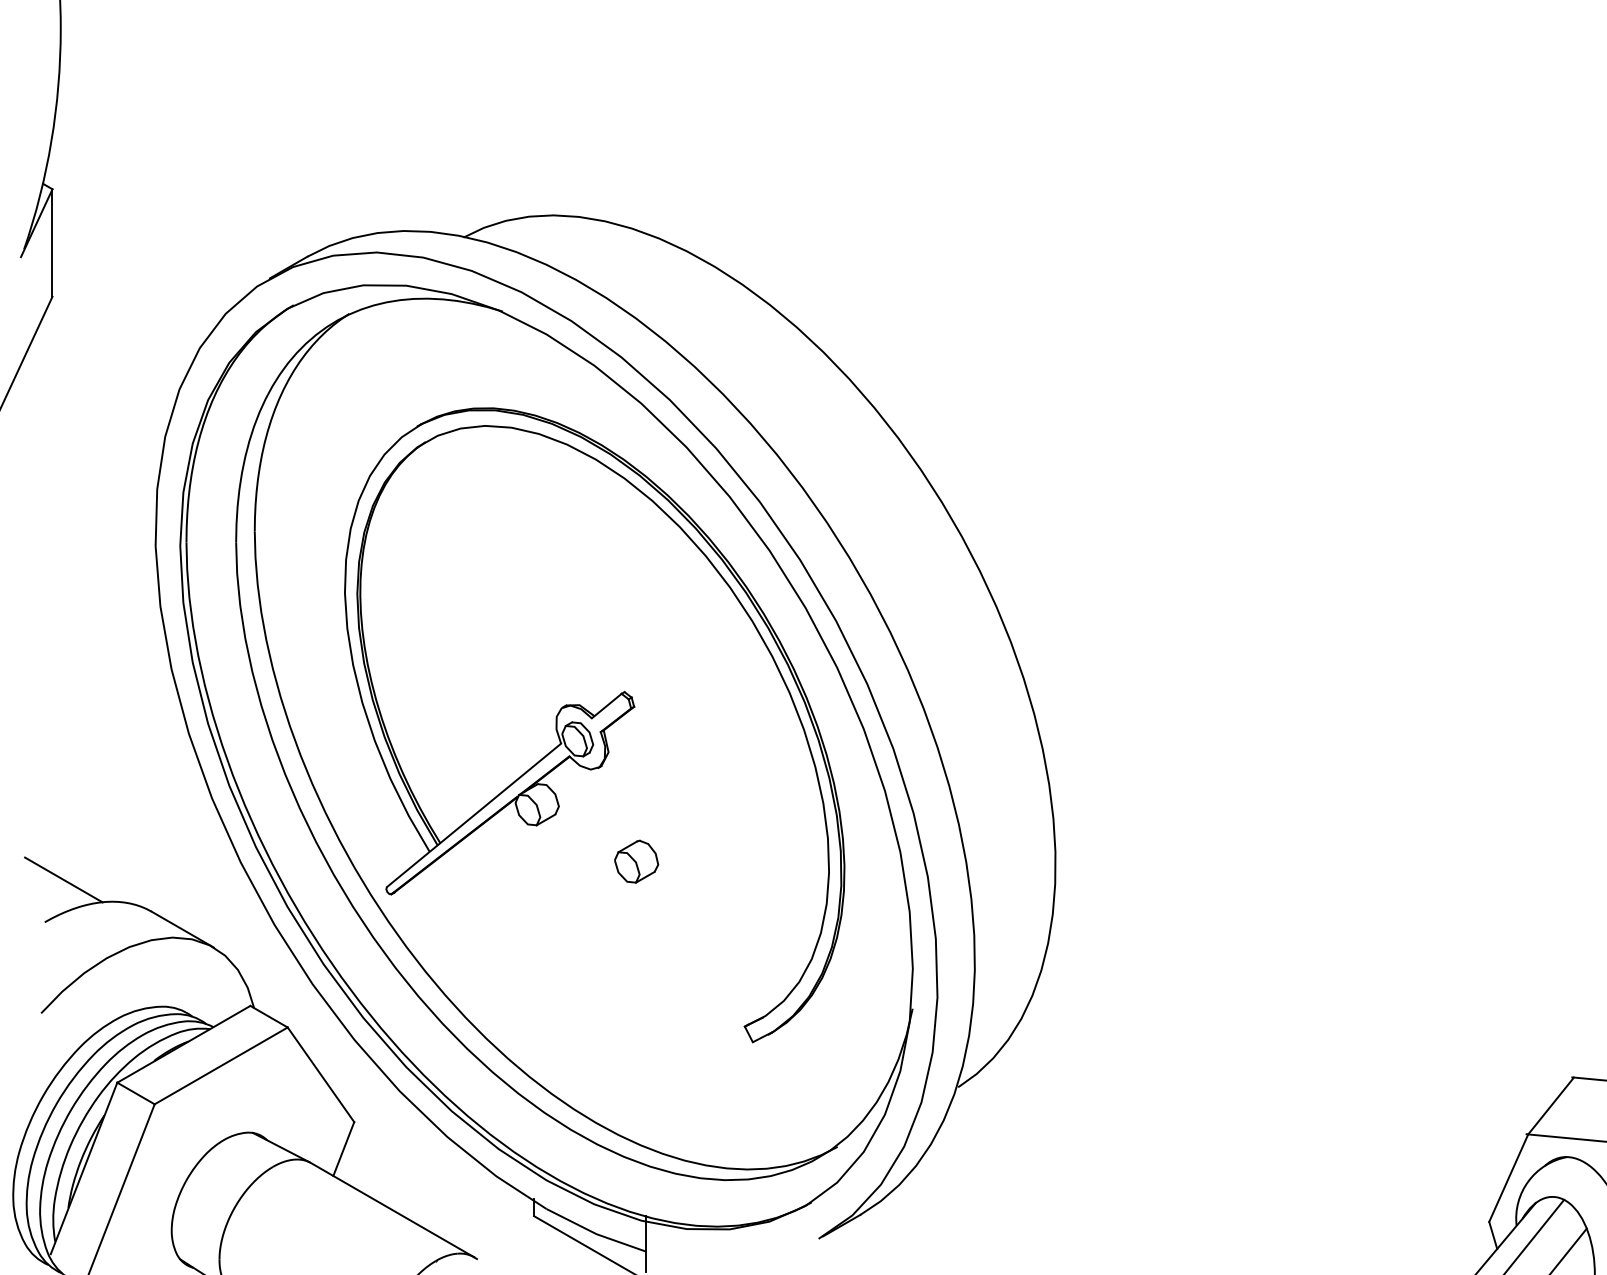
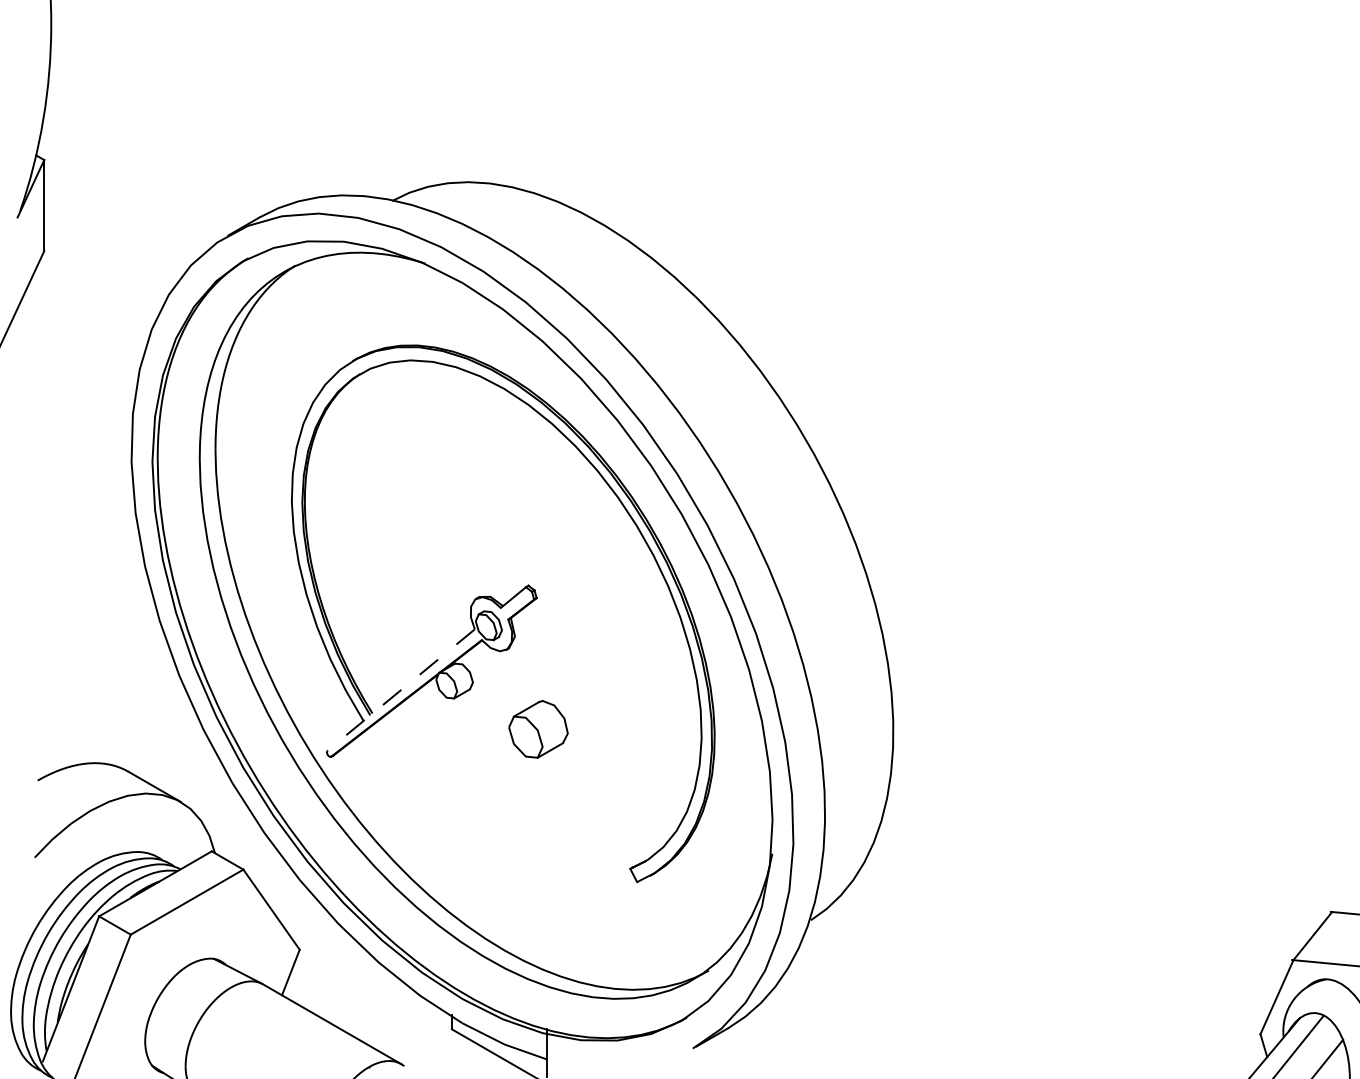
line: (474, 815) -> (401, 690), solid -> dashed
part: (636, 861) -> (538, 729), size x1.6
line: (63, 879) -> (53, 744), removed

